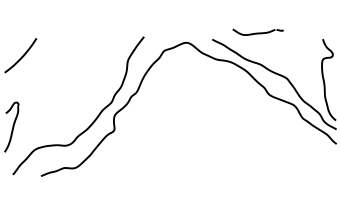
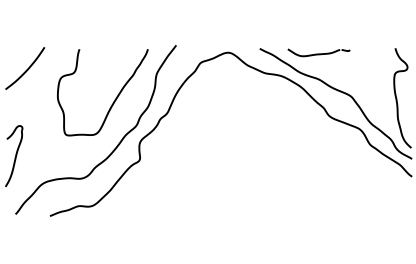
part: (257, 31) -> (318, 52), moved
curve: (93, 80) -> (114, 99), added

